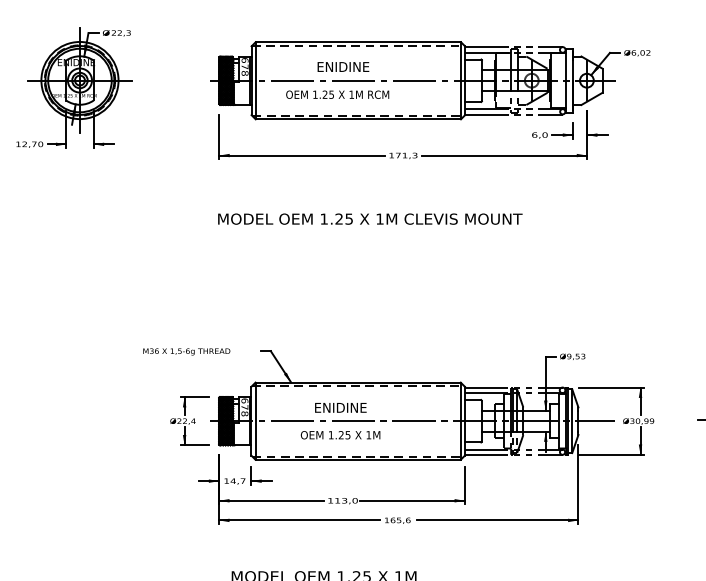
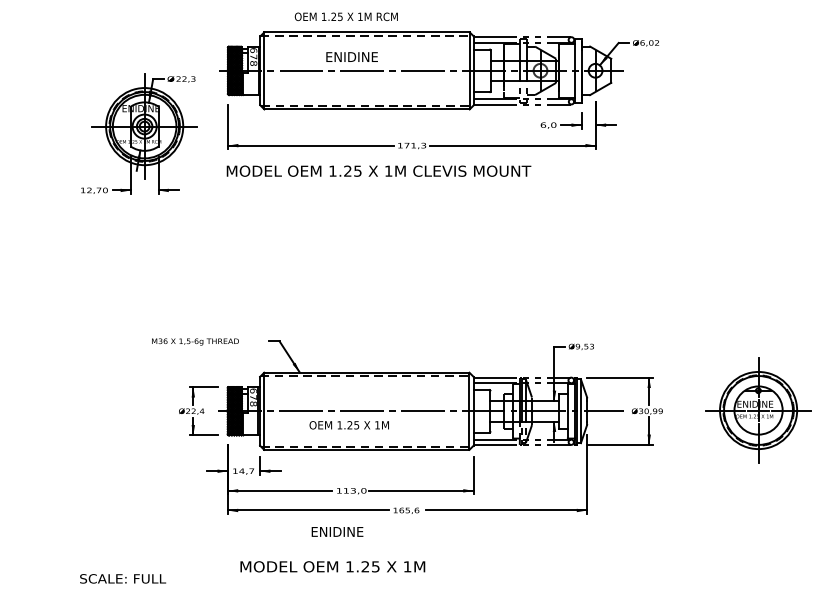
part: (74, 87) -> (139, 133), moved
text: (336, 94) -> (345, 16), moved
text: (369, 218) -> (378, 170), moved
text: (340, 407) -> (337, 531), moved

